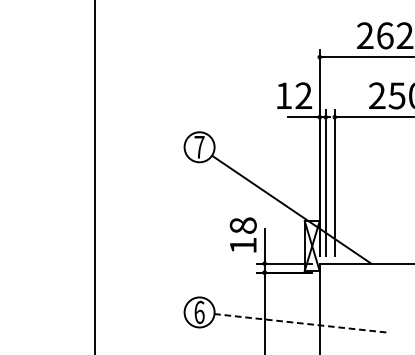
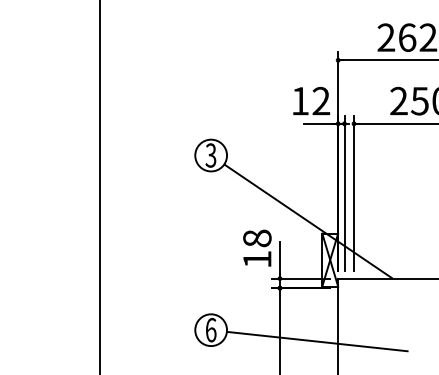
text: (198, 147) -> (210, 155), 7 -> 3
line: (300, 323) -> (317, 341), dashed -> solid

